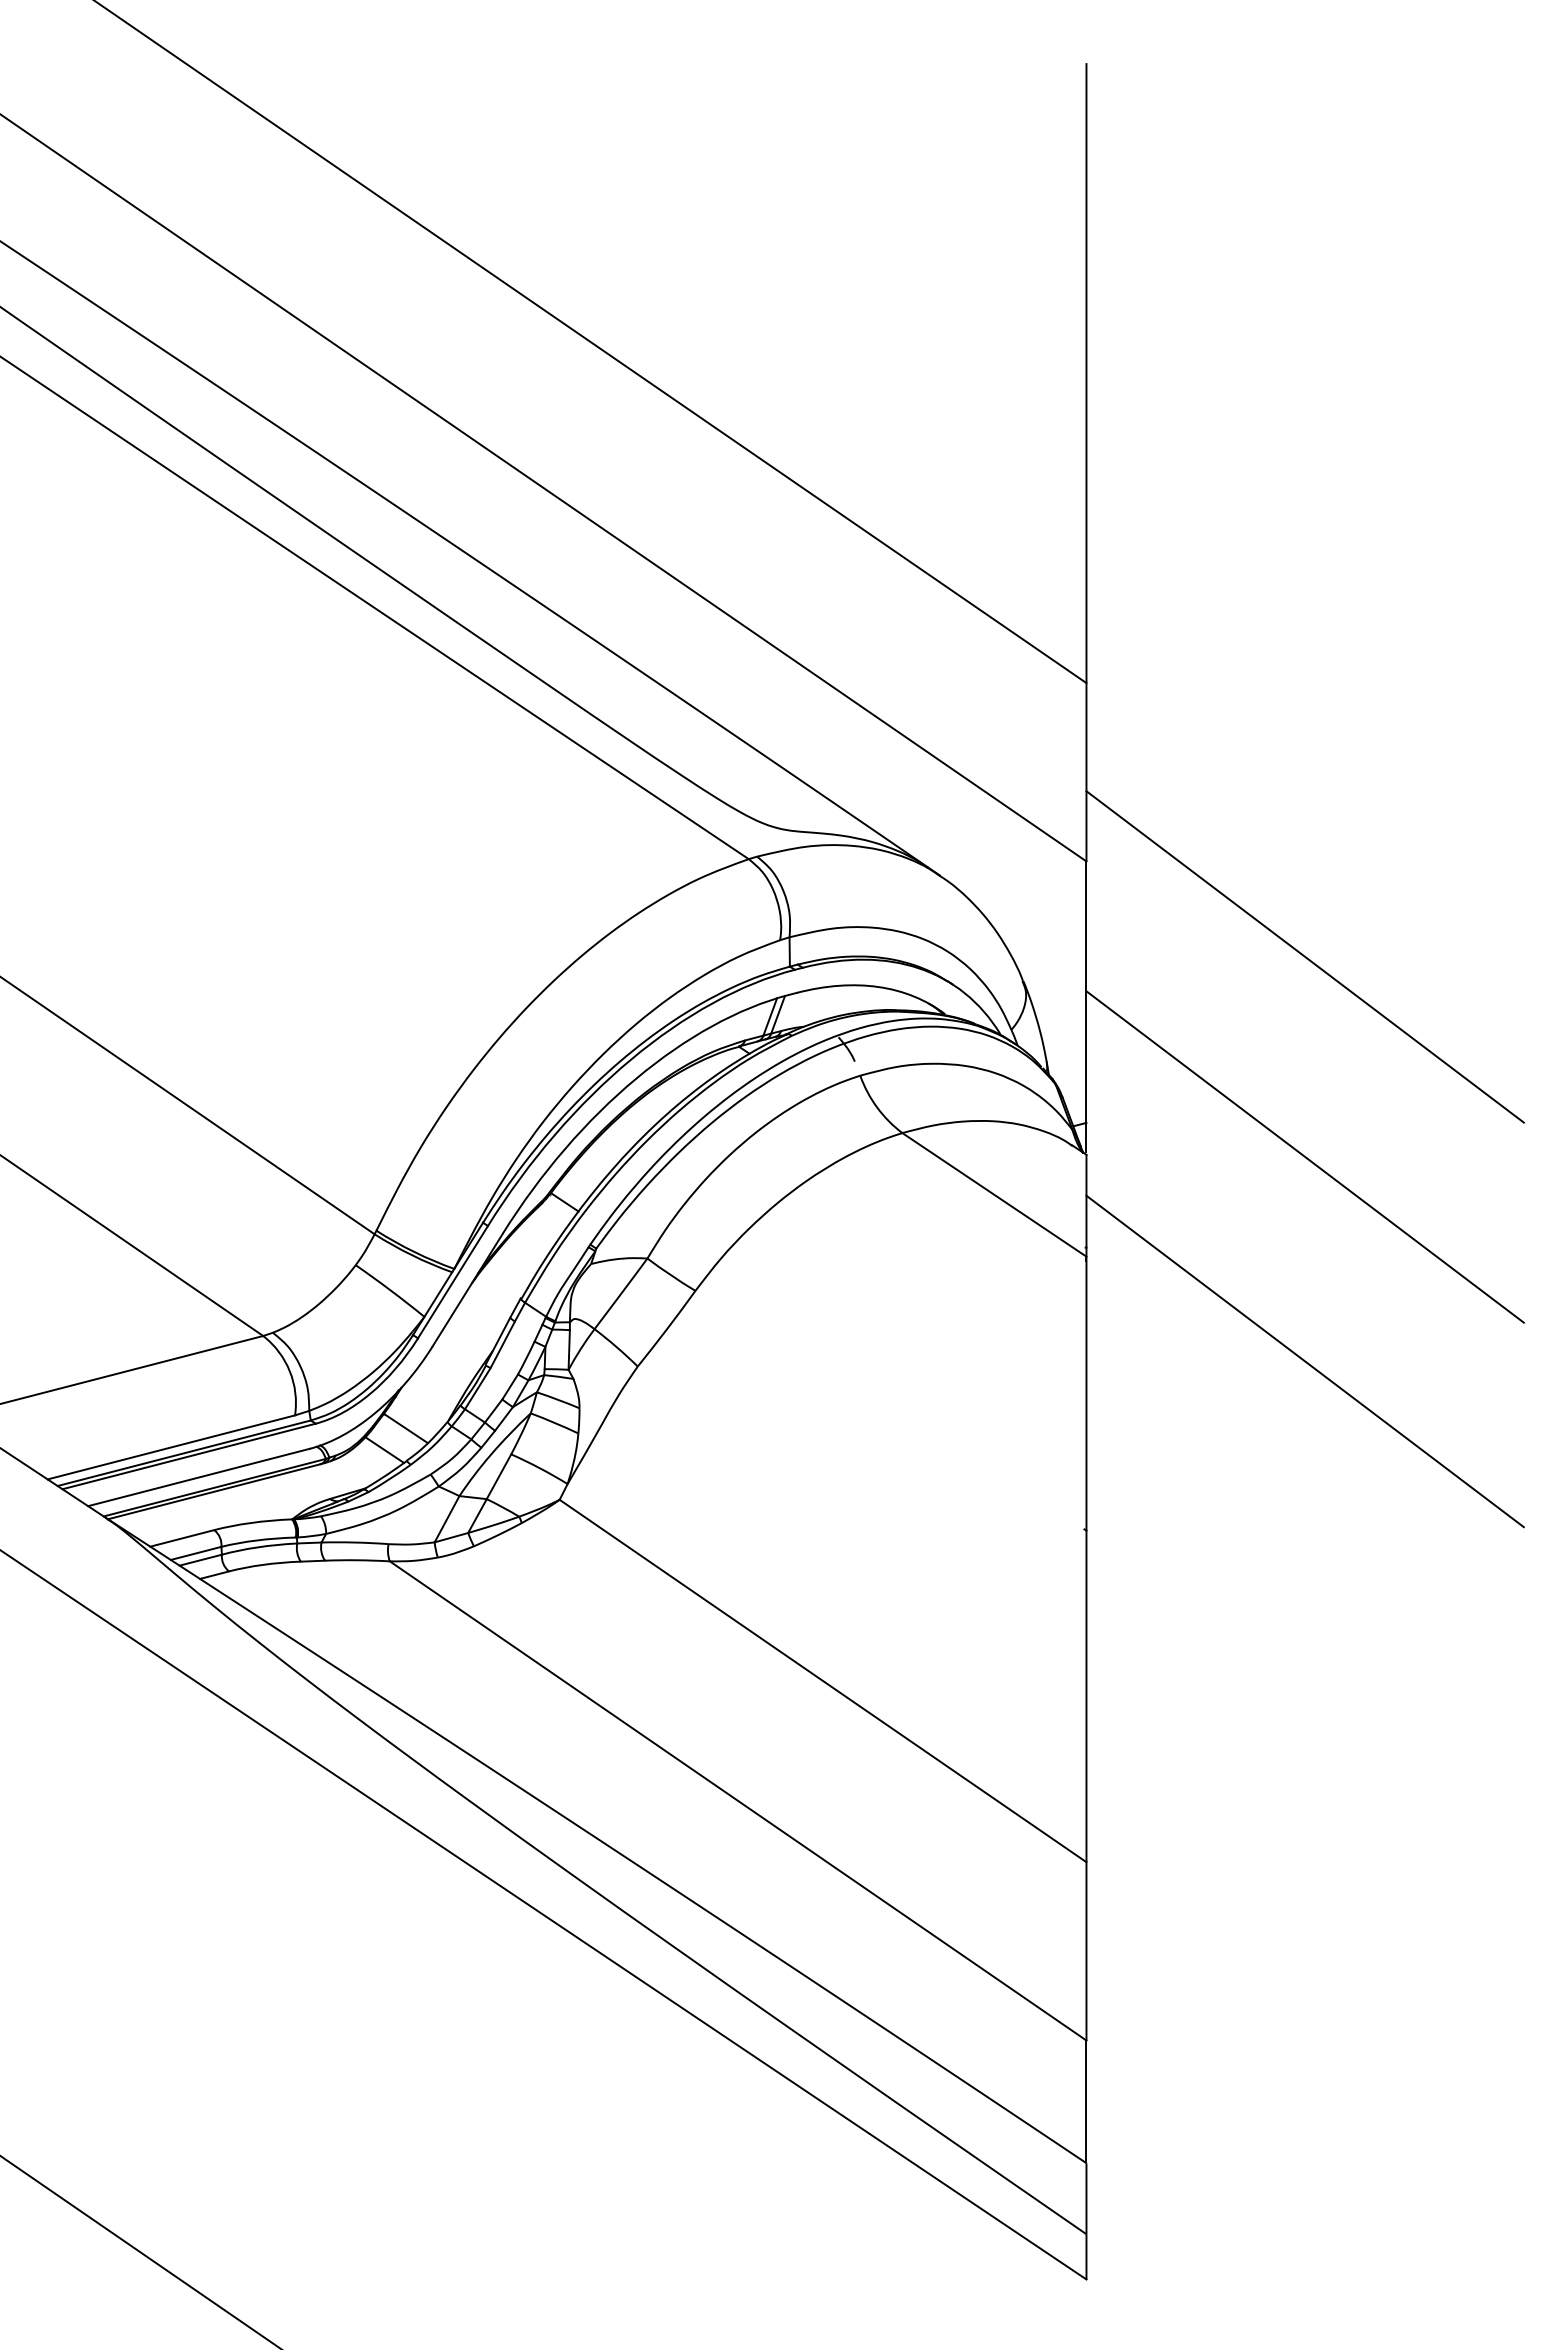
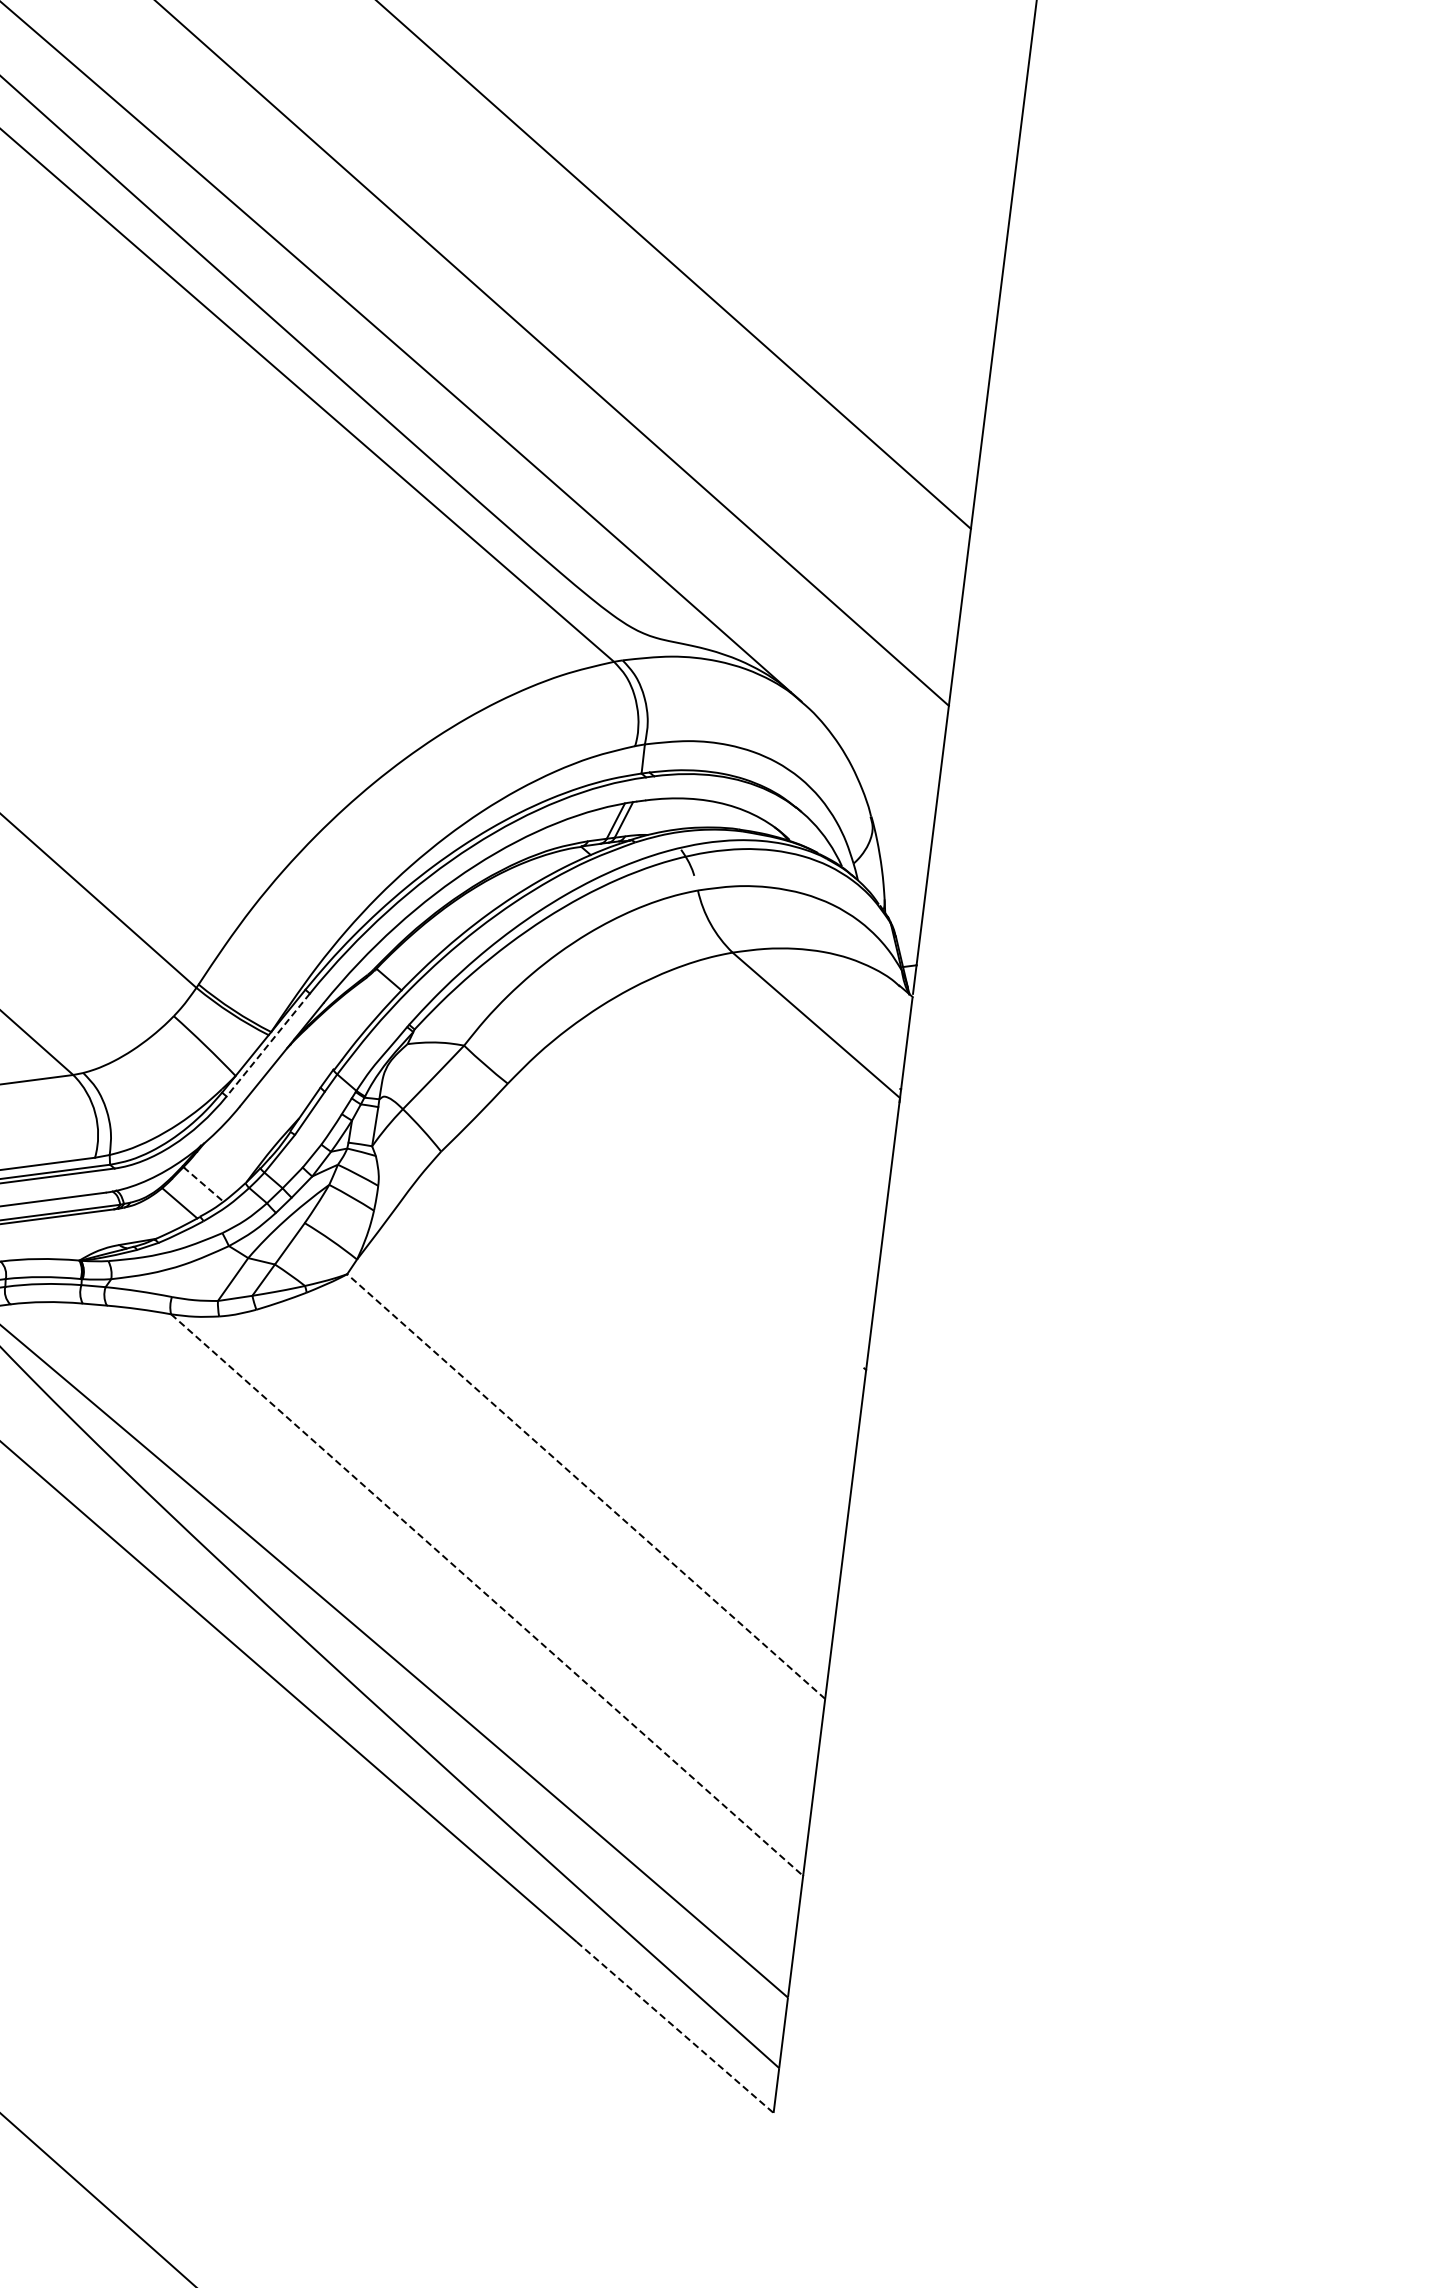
line: (1304, 956) -> (1153, 827), removed
line: (1304, 1156) -> (1128, 1025), removed
line: (452, 1282) -> (267, 1045), solid -> dashed
line: (1304, 1361) -> (1103, 1229), removed
line: (406, 1428) -> (204, 1184), solid -> dashed
line: (823, 1681) -> (586, 1487), solid -> dashed
line: (738, 1800) -> (487, 1594), solid -> dashed
line: (978, 2207) -> (675, 2028), solid -> dashed

